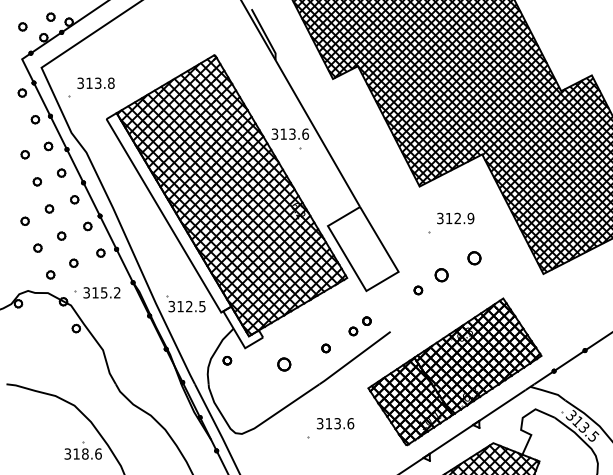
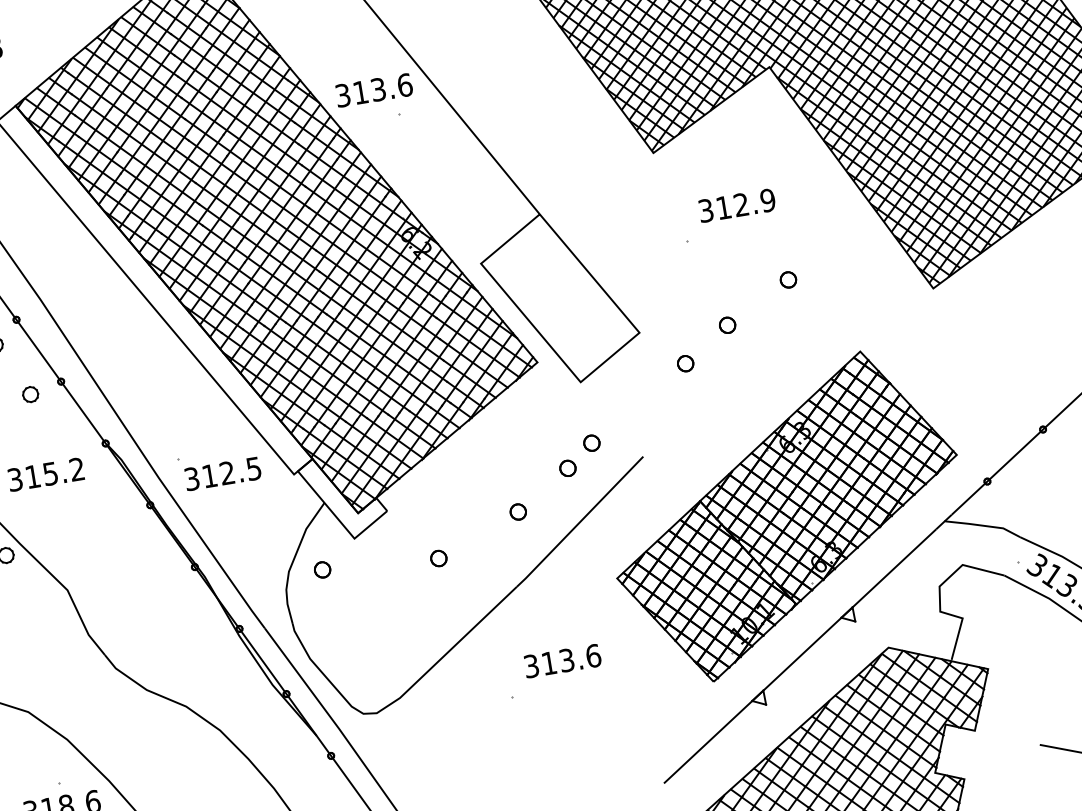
part: (474, 258) -> (788, 280), size x0.62
part: (441, 275) -> (727, 325), size x0.62
part: (283, 364) -> (437, 558), size x0.62

